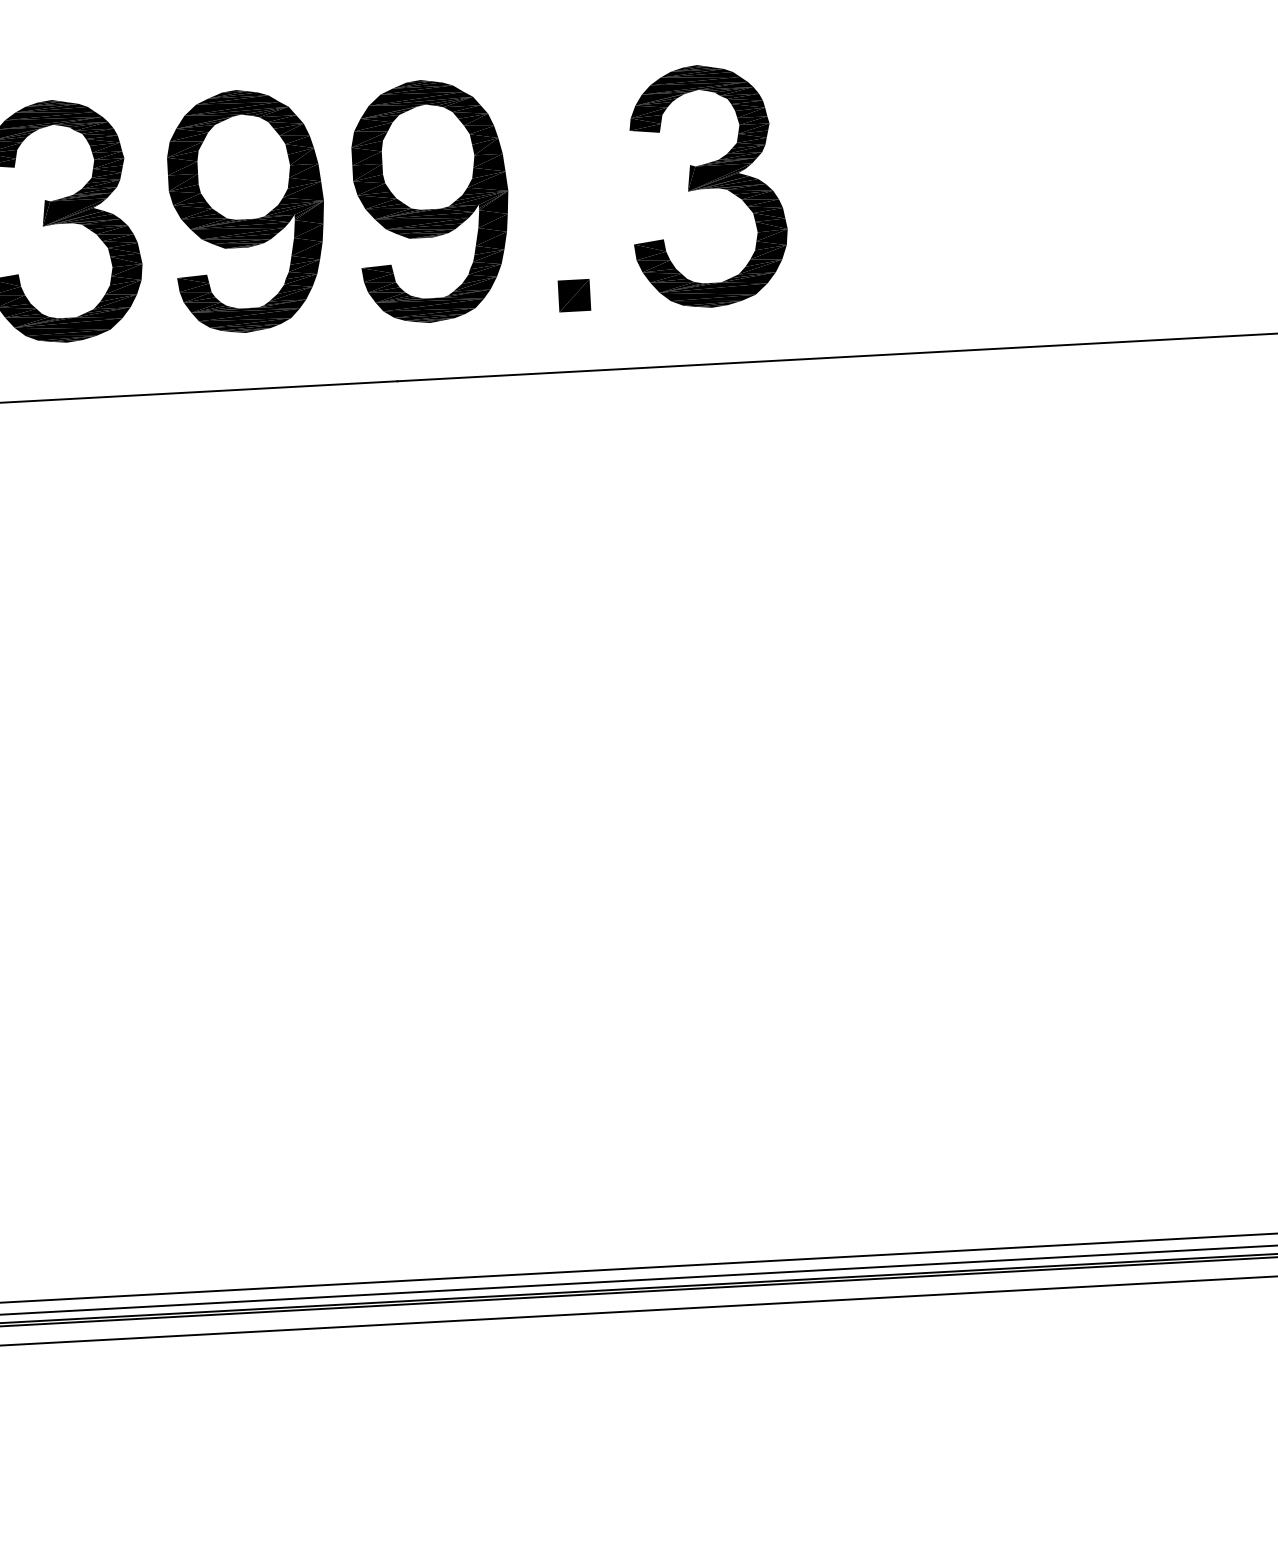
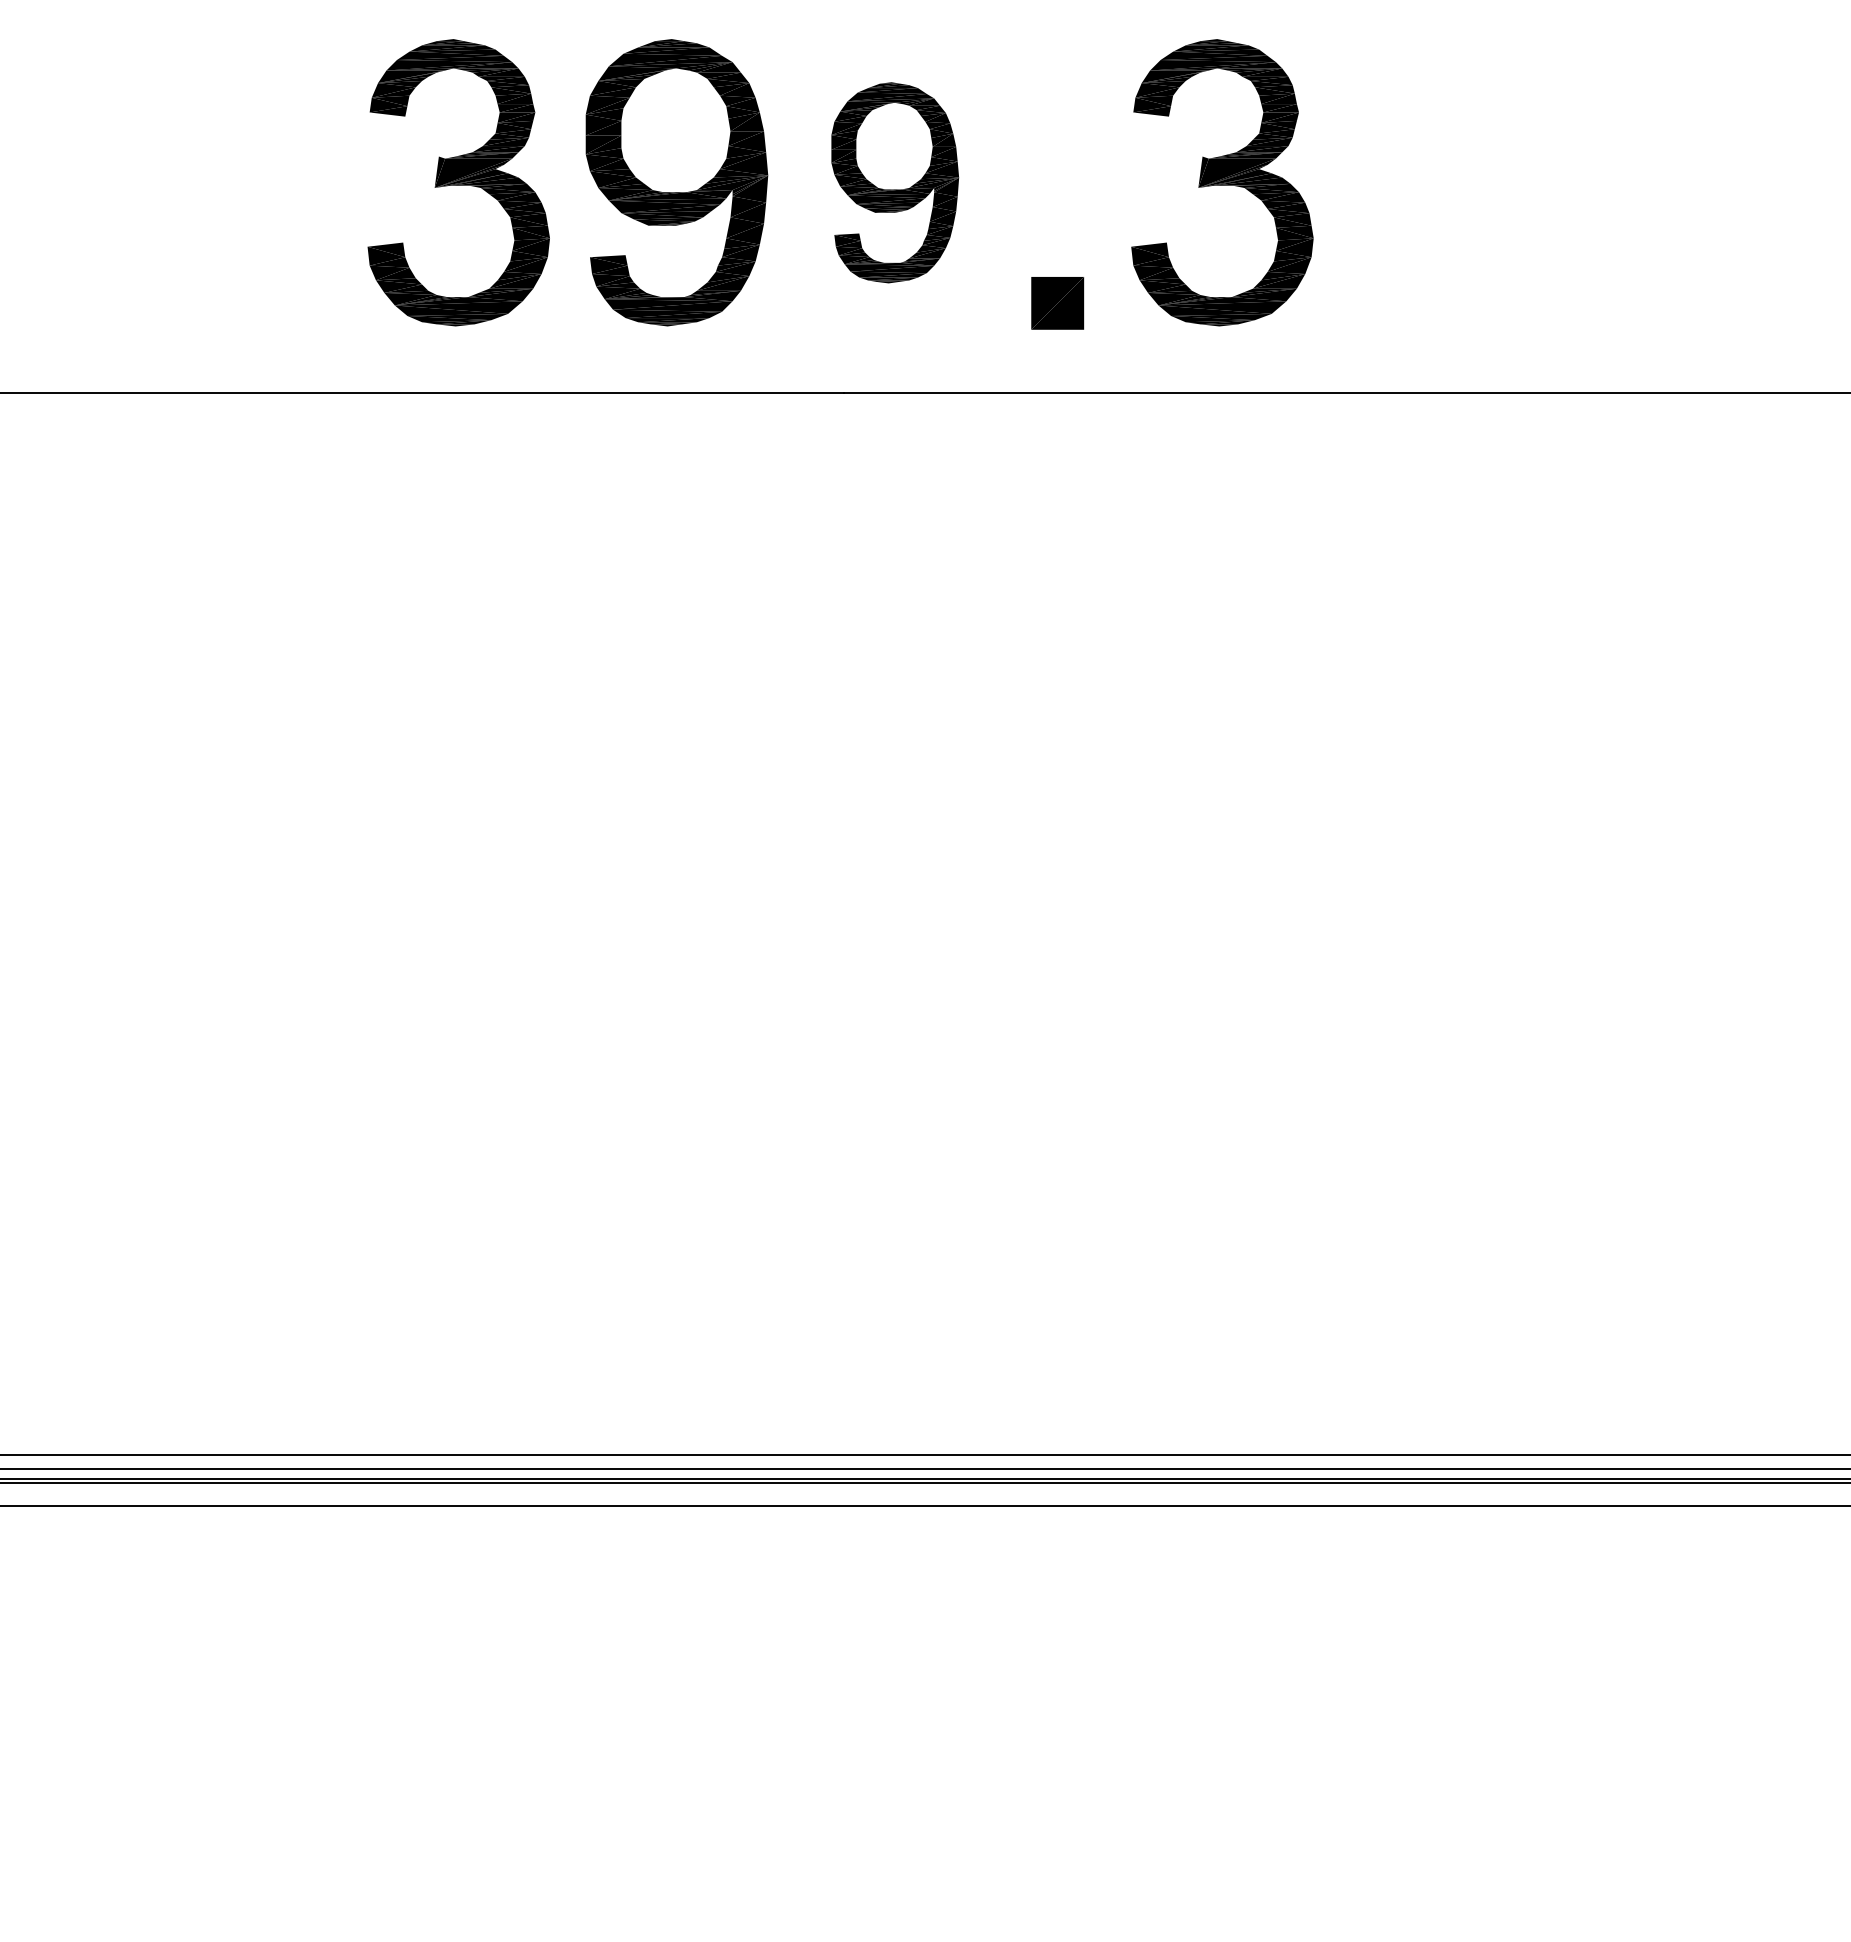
part: (431, 200) -> (895, 182), size x0.7
part: (574, 295) -> (1057, 303), size x1.4

